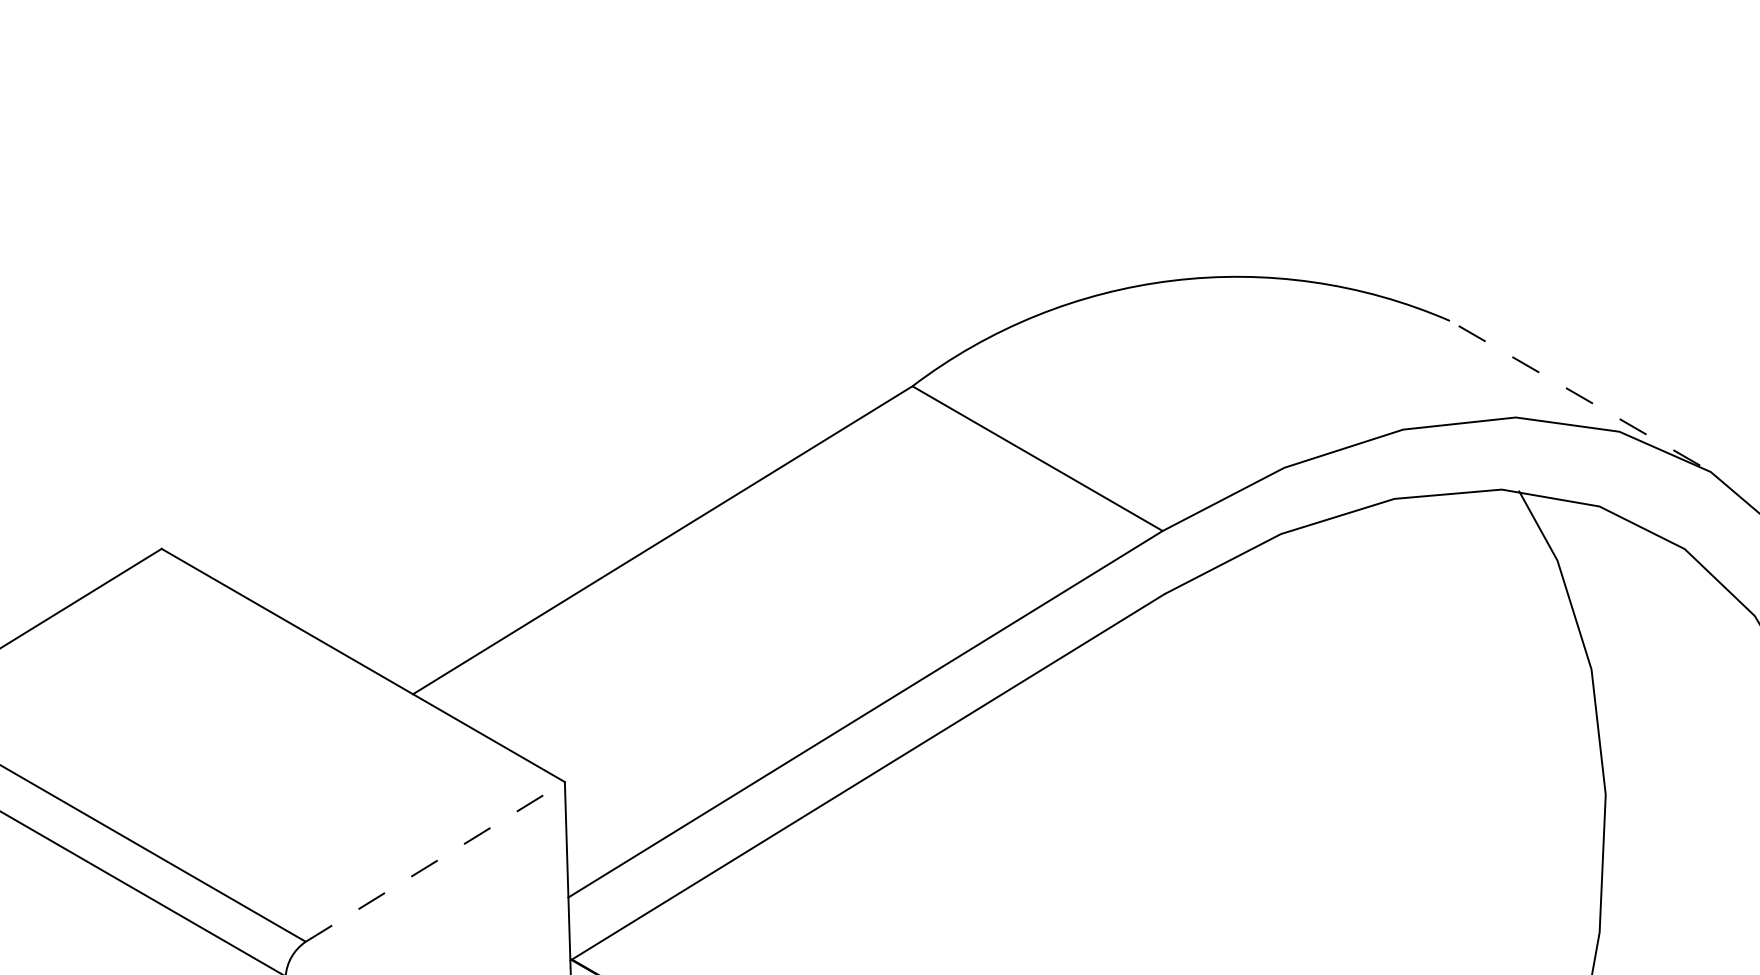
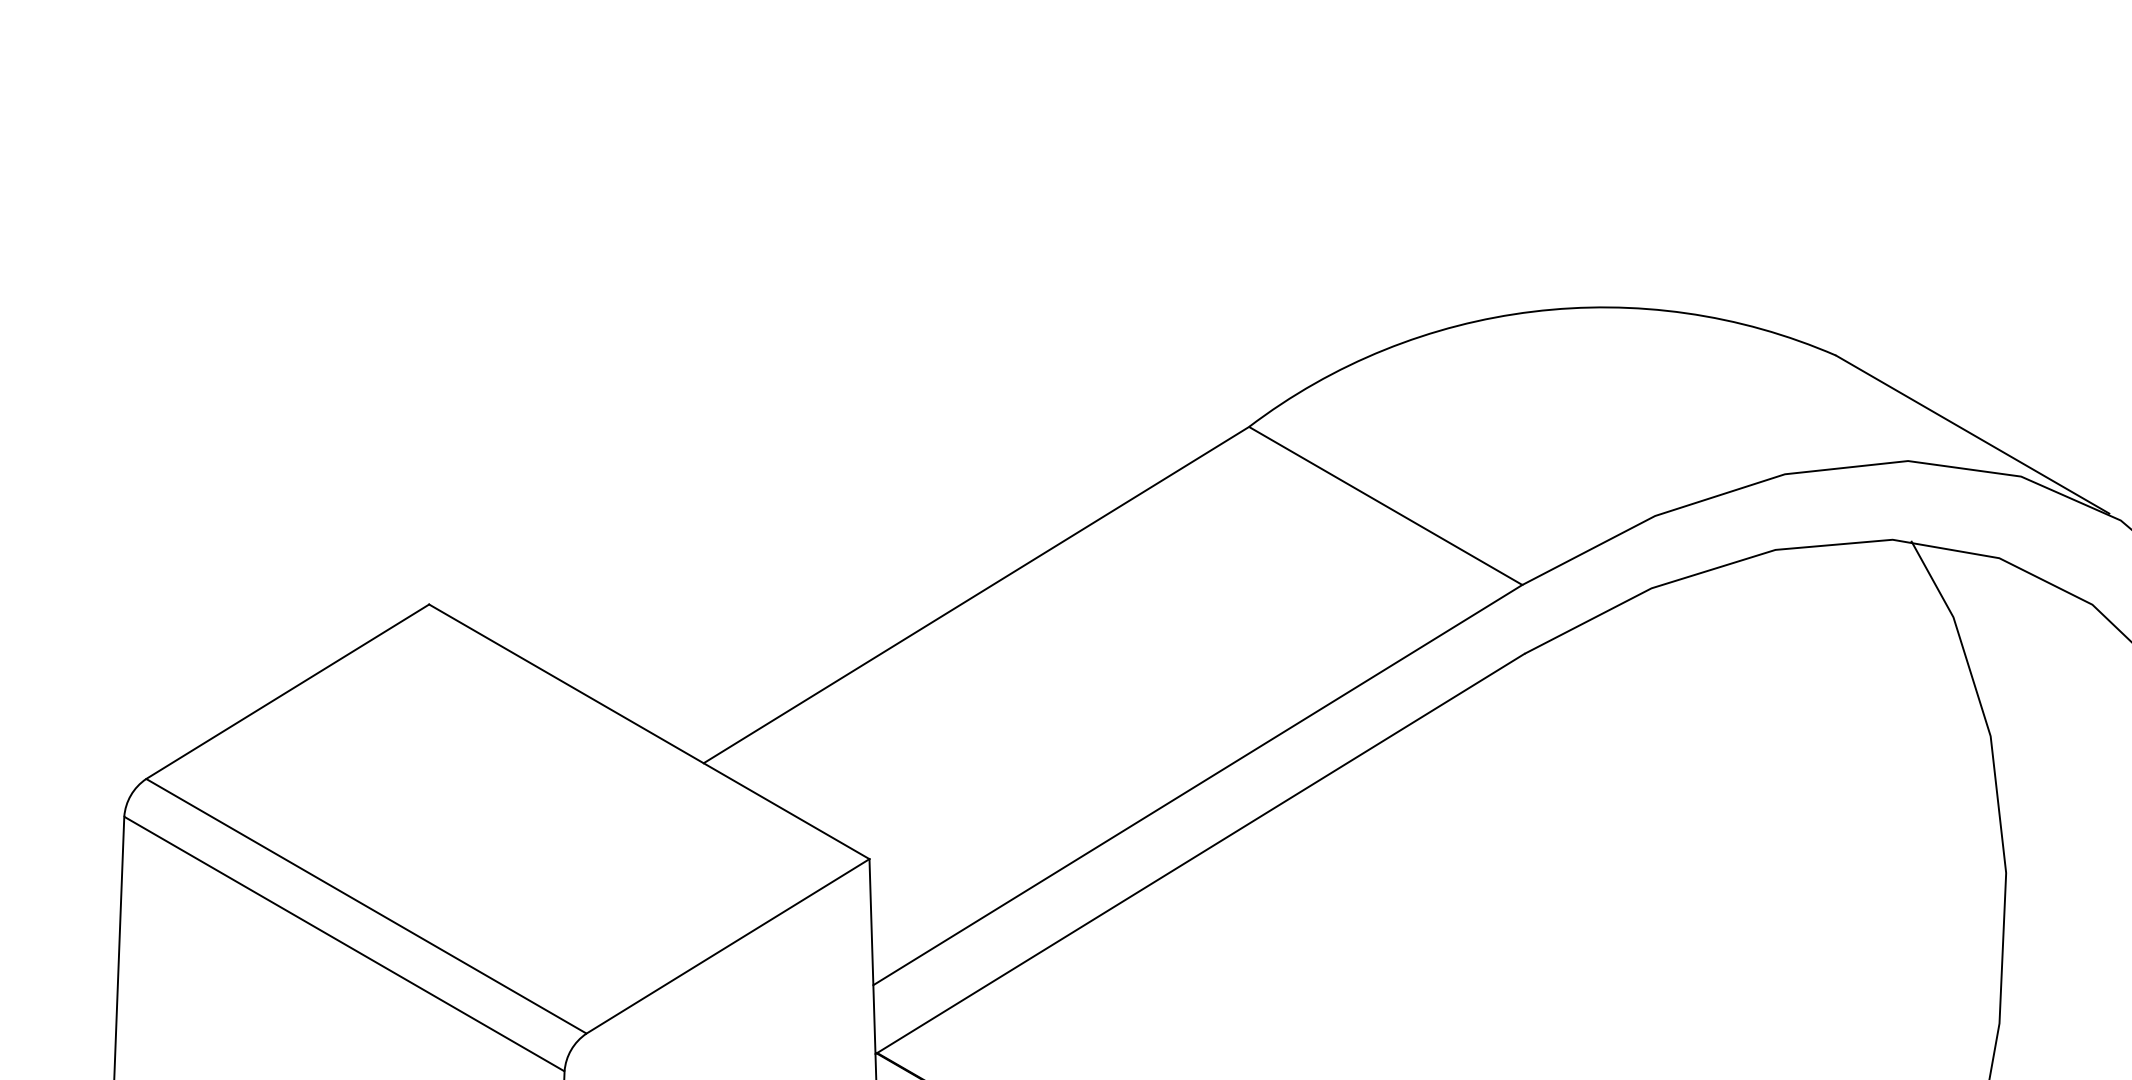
line: (1574, 393) -> (1972, 434), dashed -> solid
line: (435, 862) -> (728, 946), dashed -> solid

